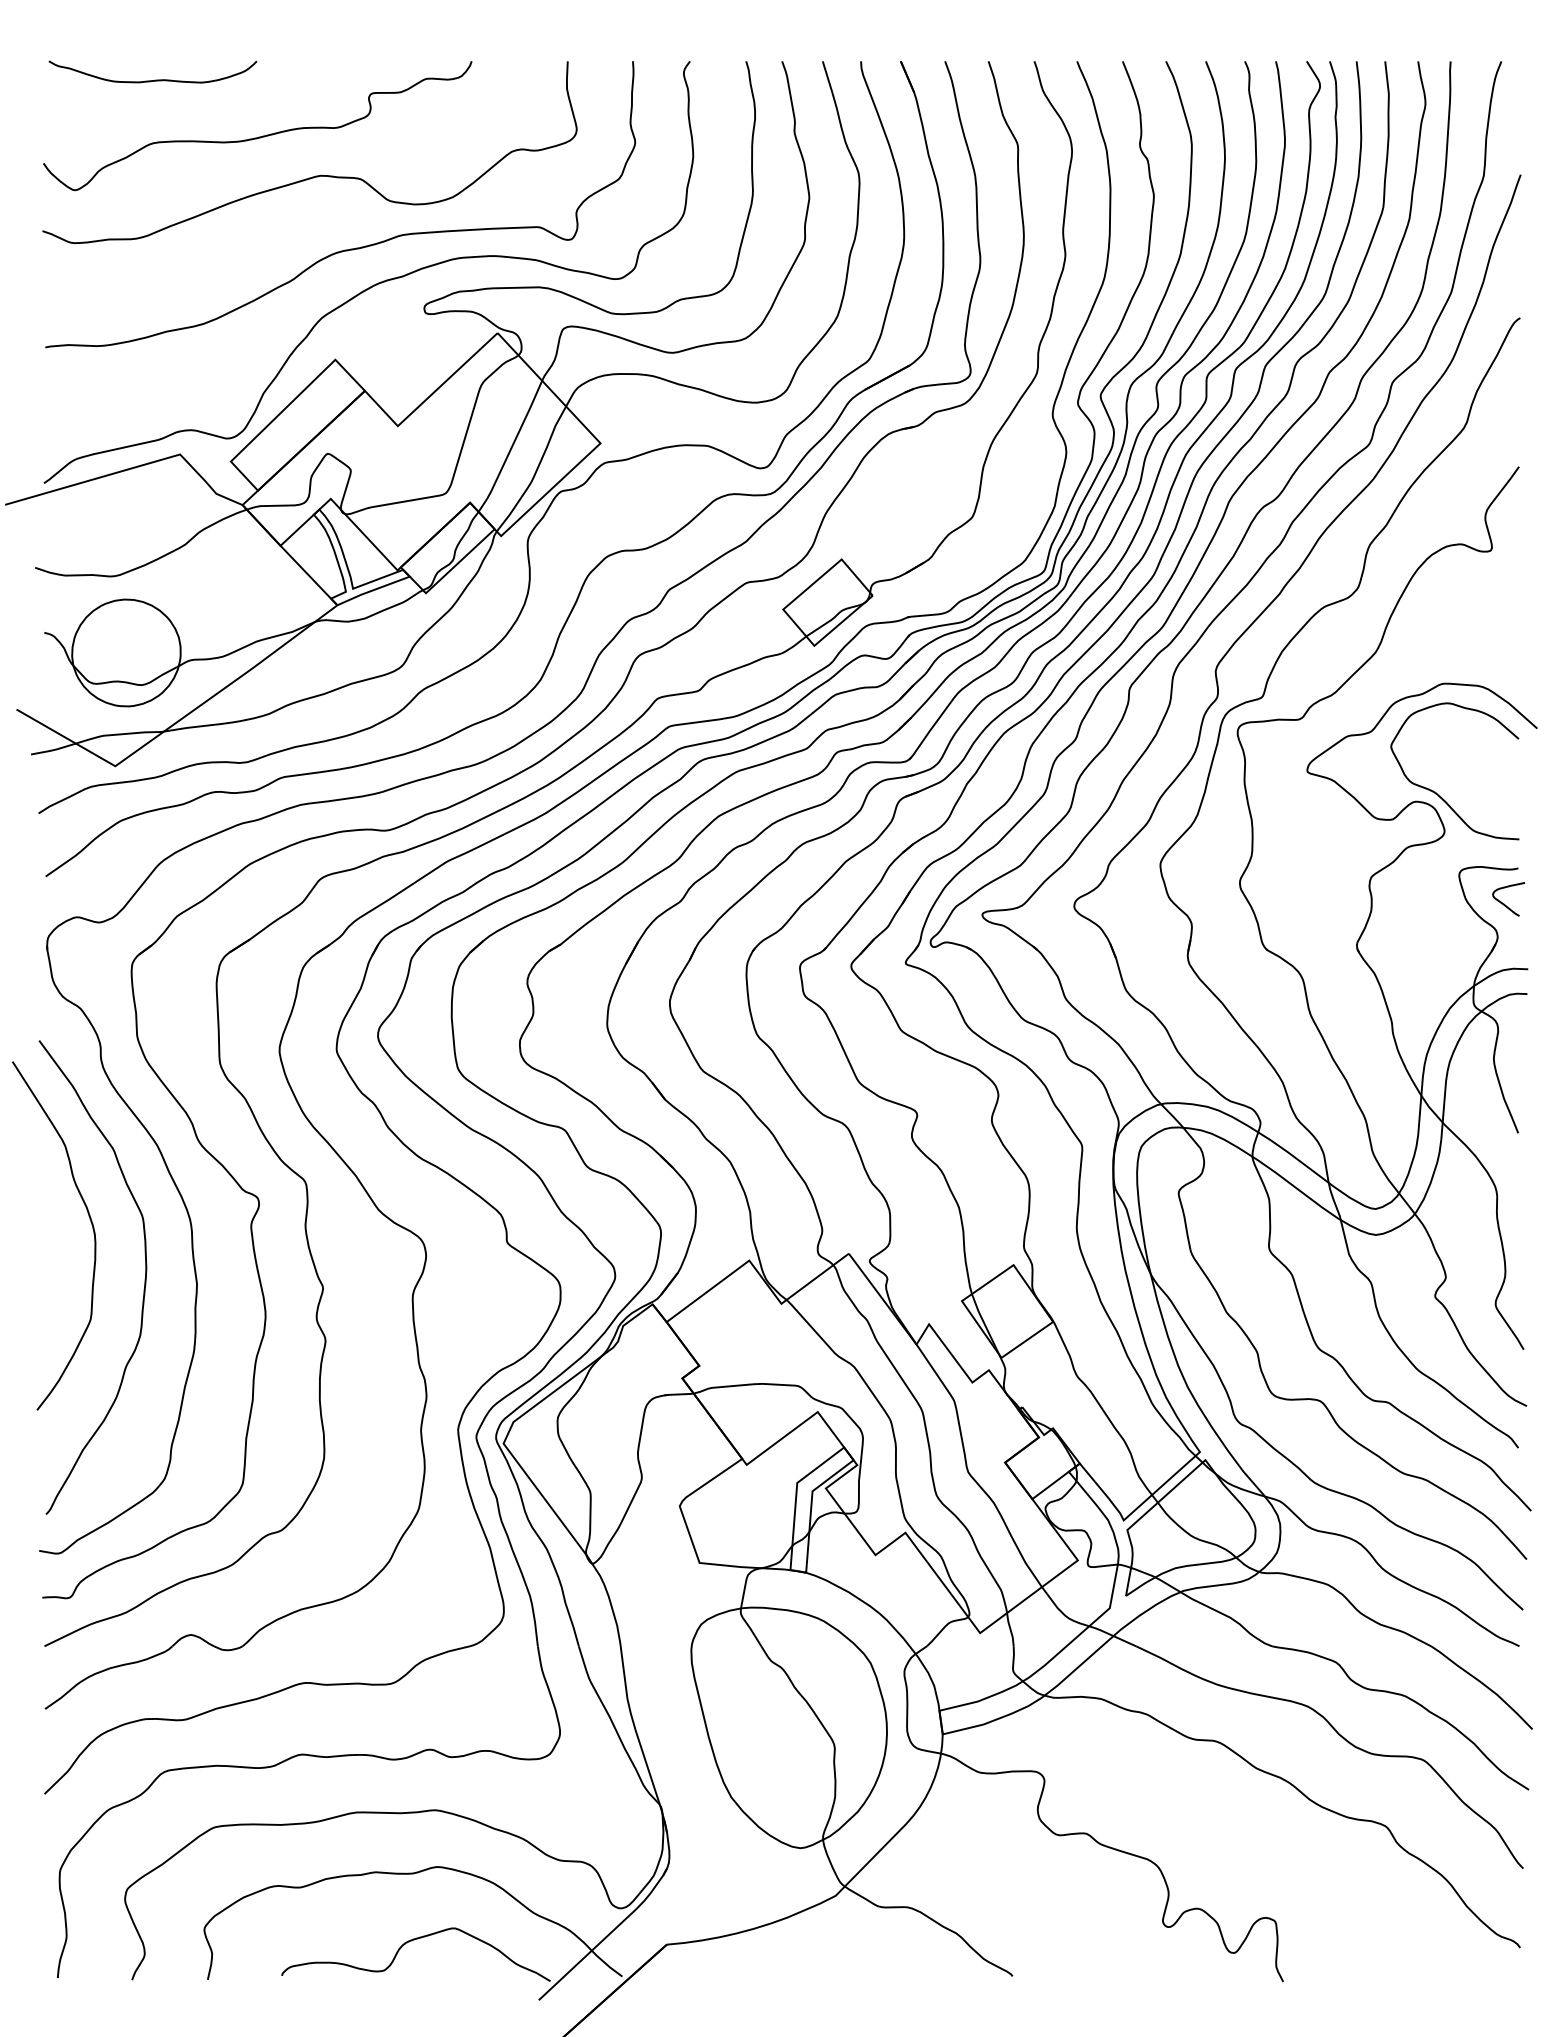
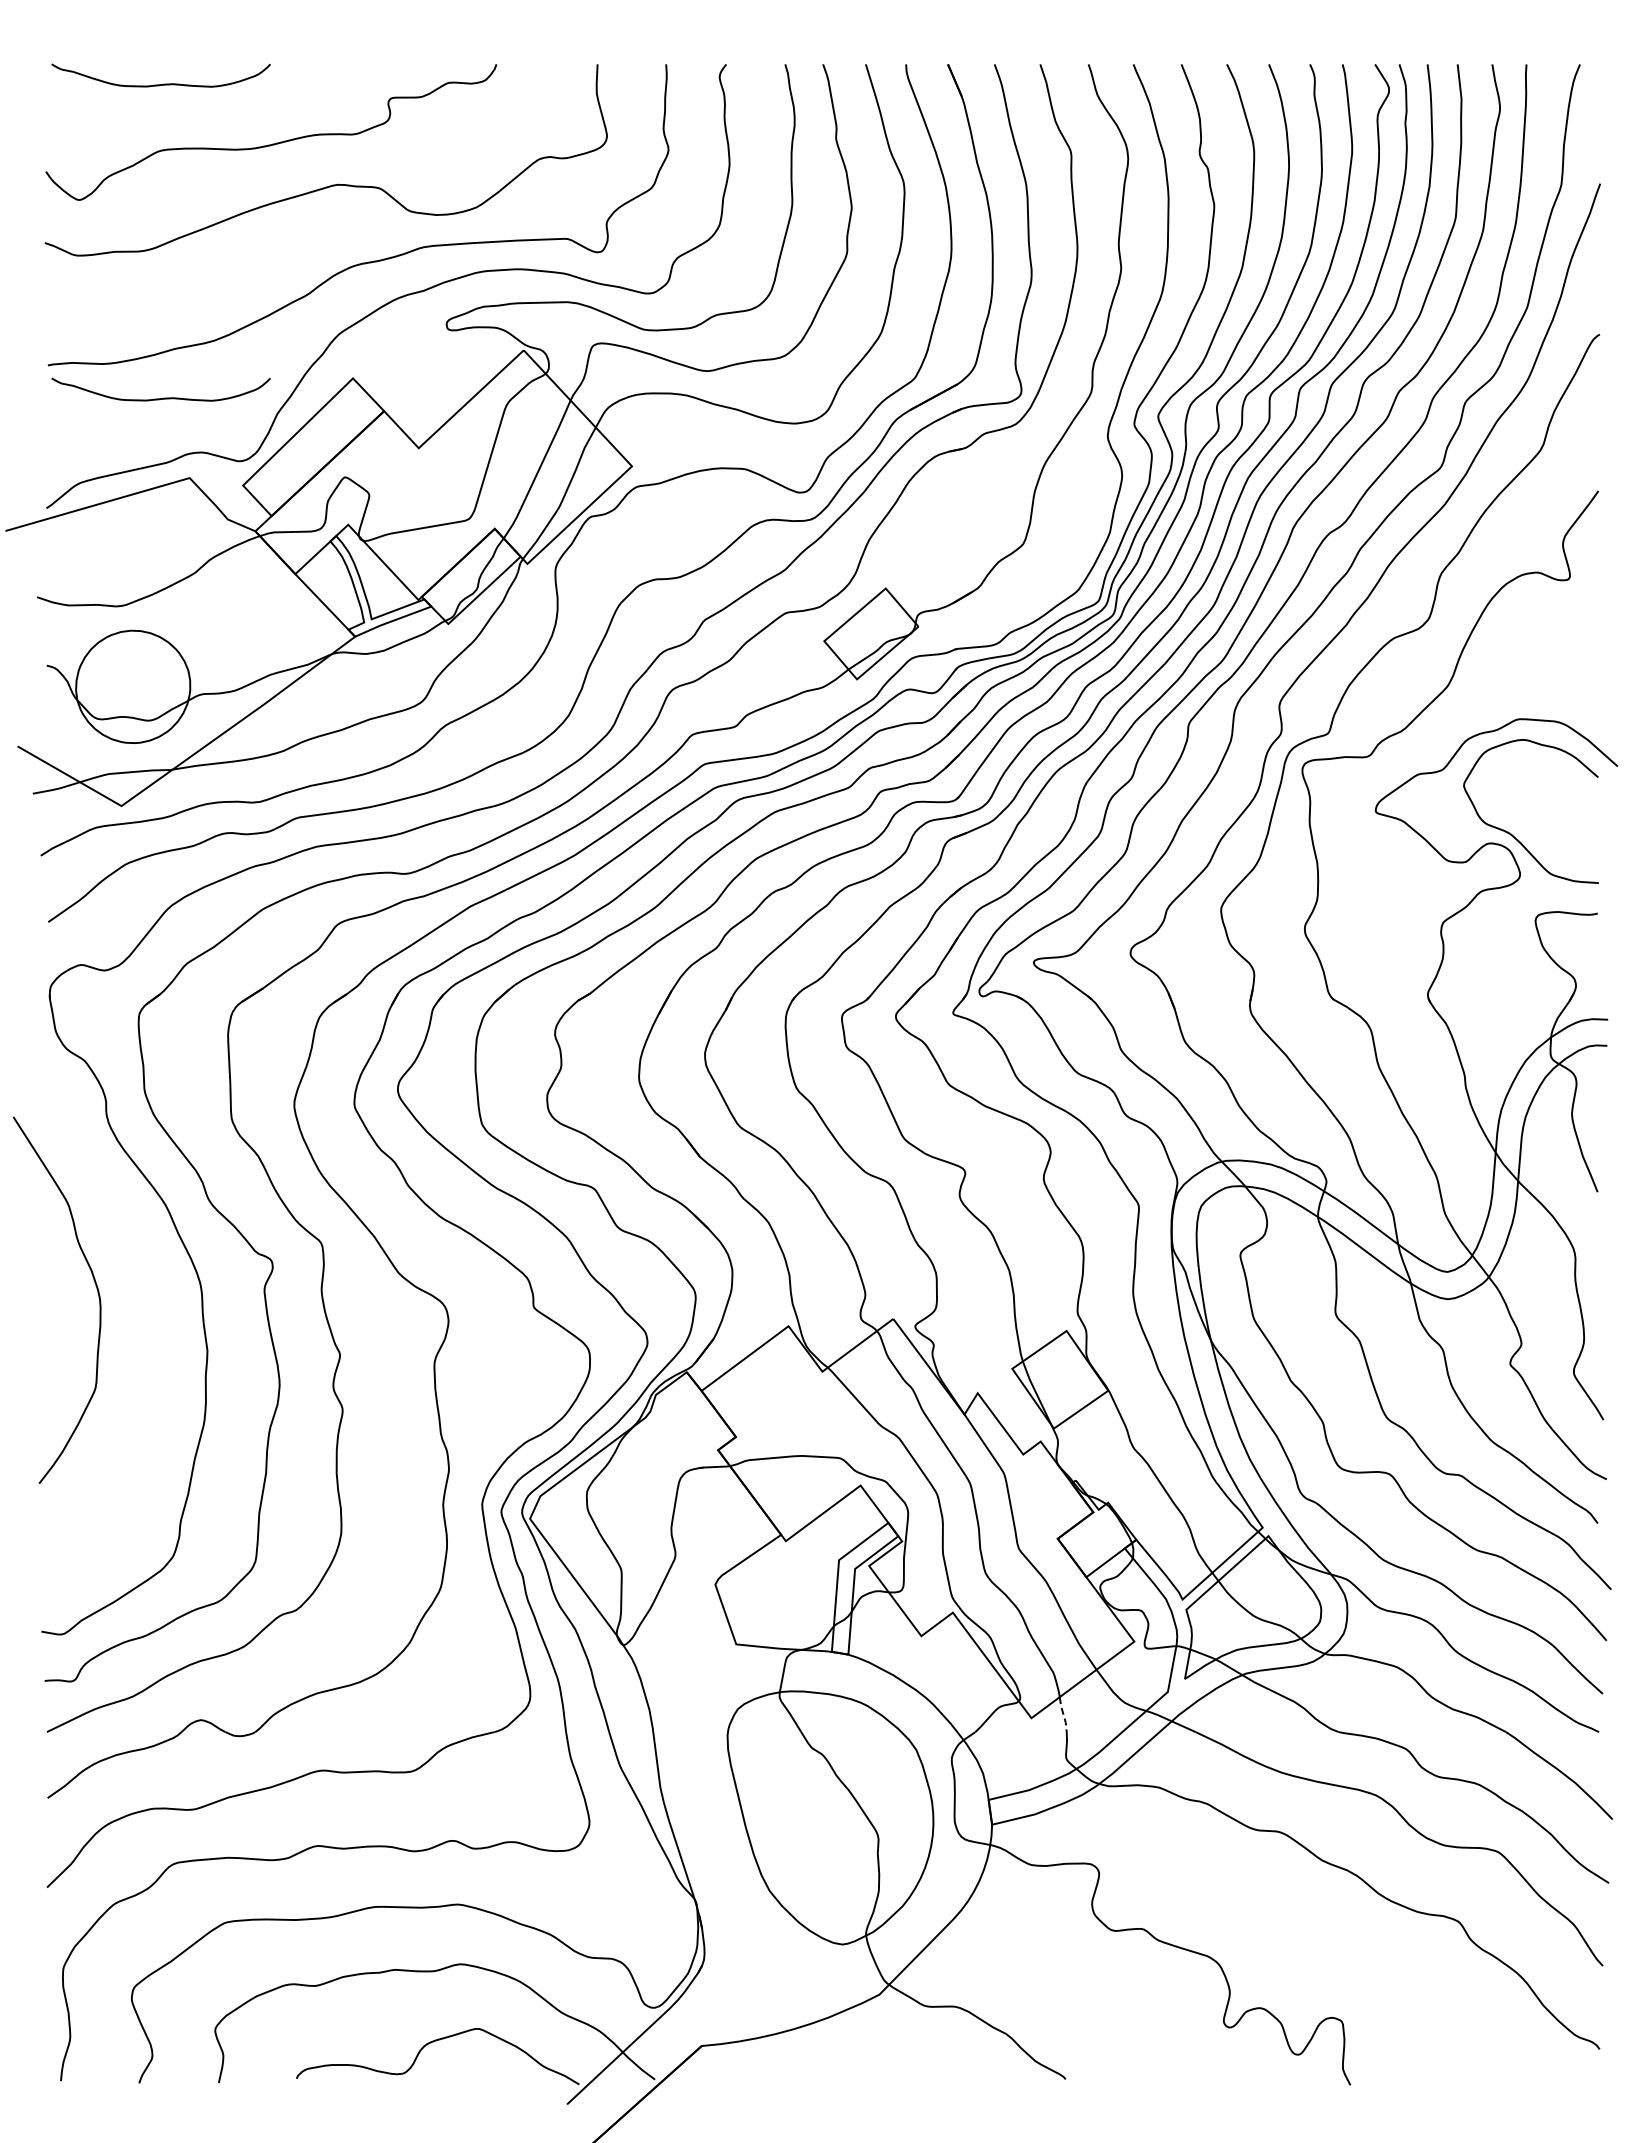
curve: (155, 377) -> (163, 397), added
curve: (1505, 904) -> (1584, 951), removed
curve: (143, 1286) -> (151, 1353), removed
line: (1010, 1629) -> (1063, 1714), solid -> dashed

